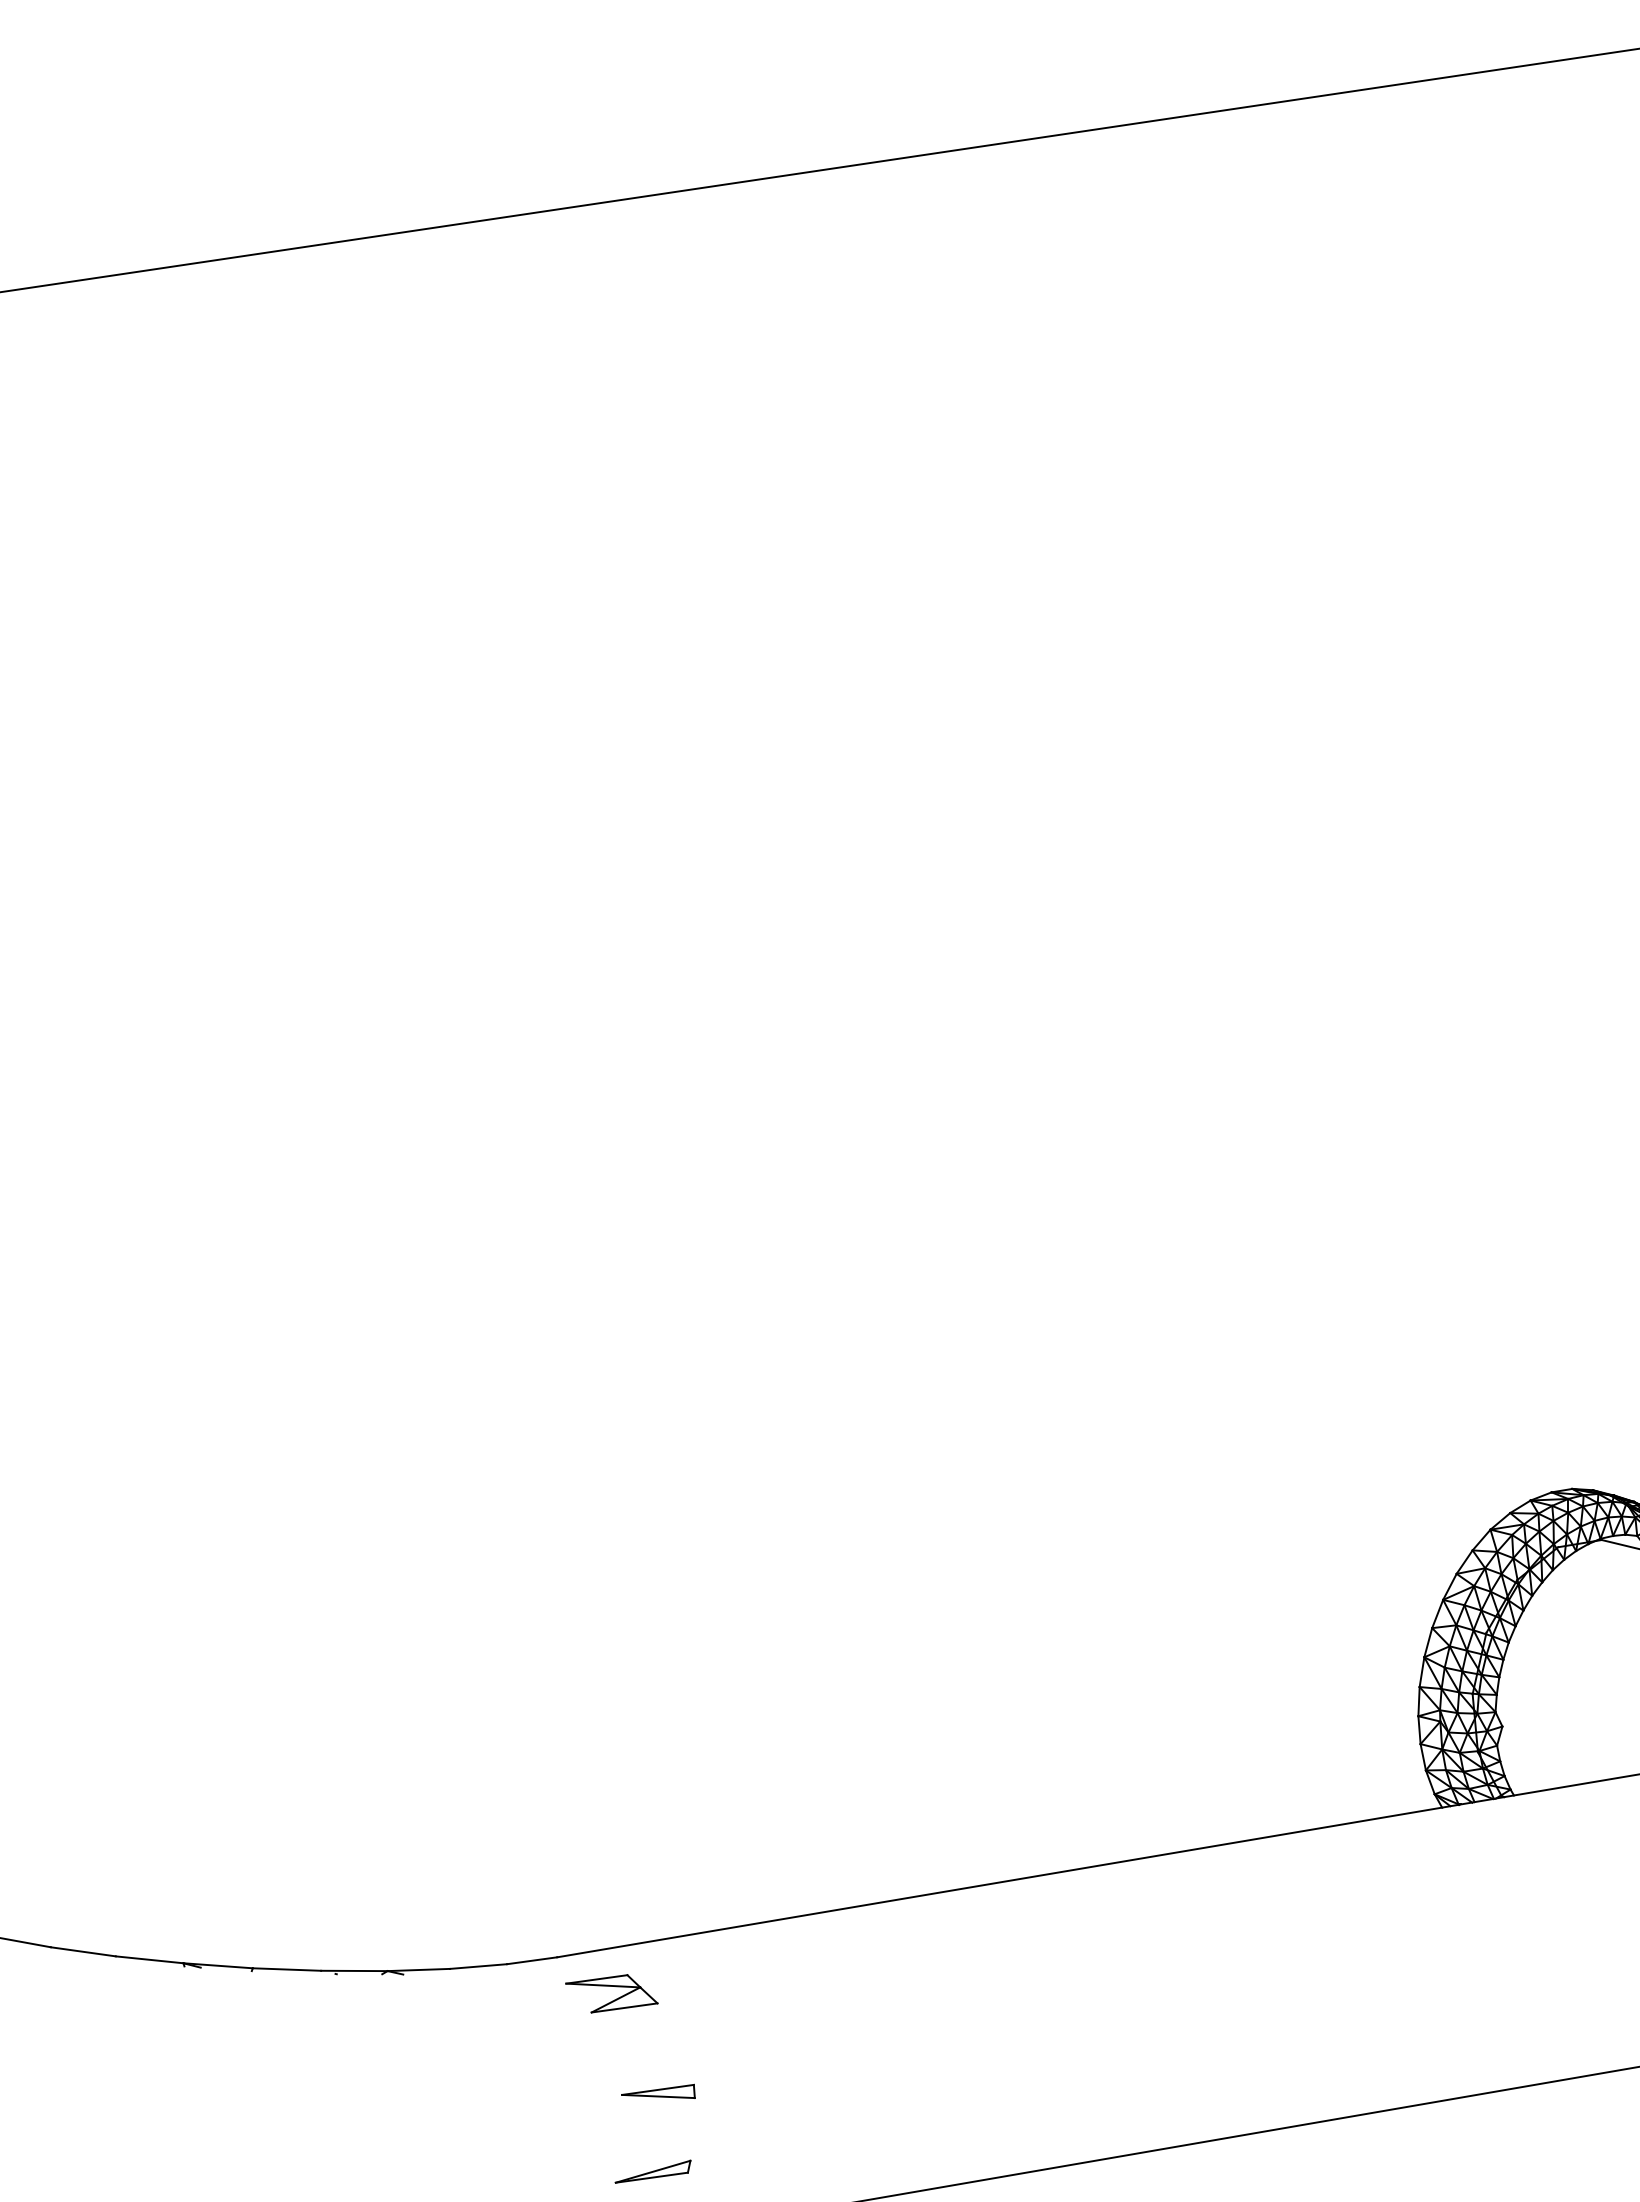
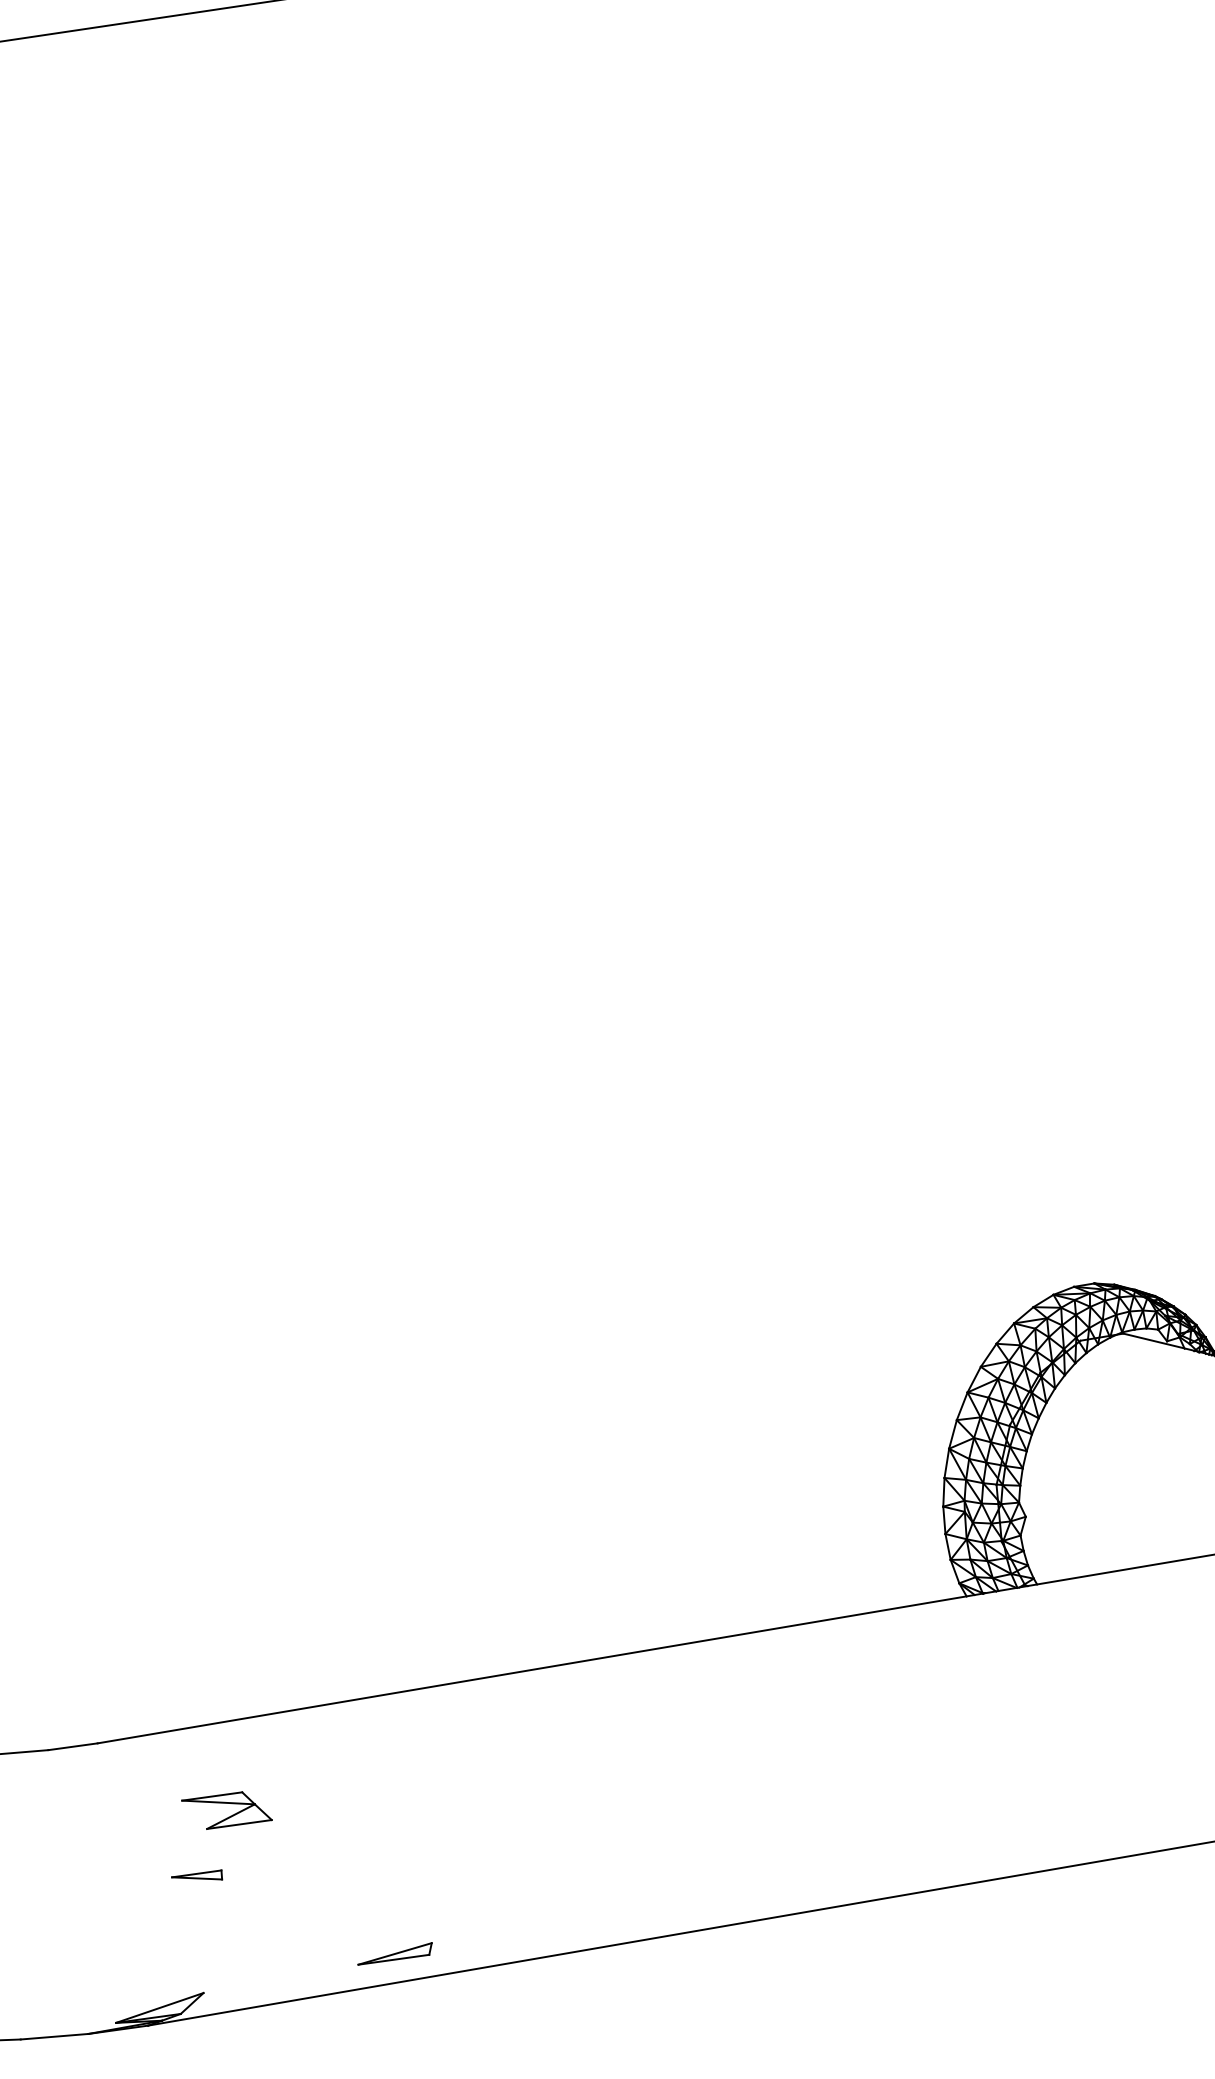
part: (614, 1999) -> (229, 1816), moved
part: (658, 2090) -> (197, 1874), size x0.7
part: (652, 2171) -> (394, 1953), moved

